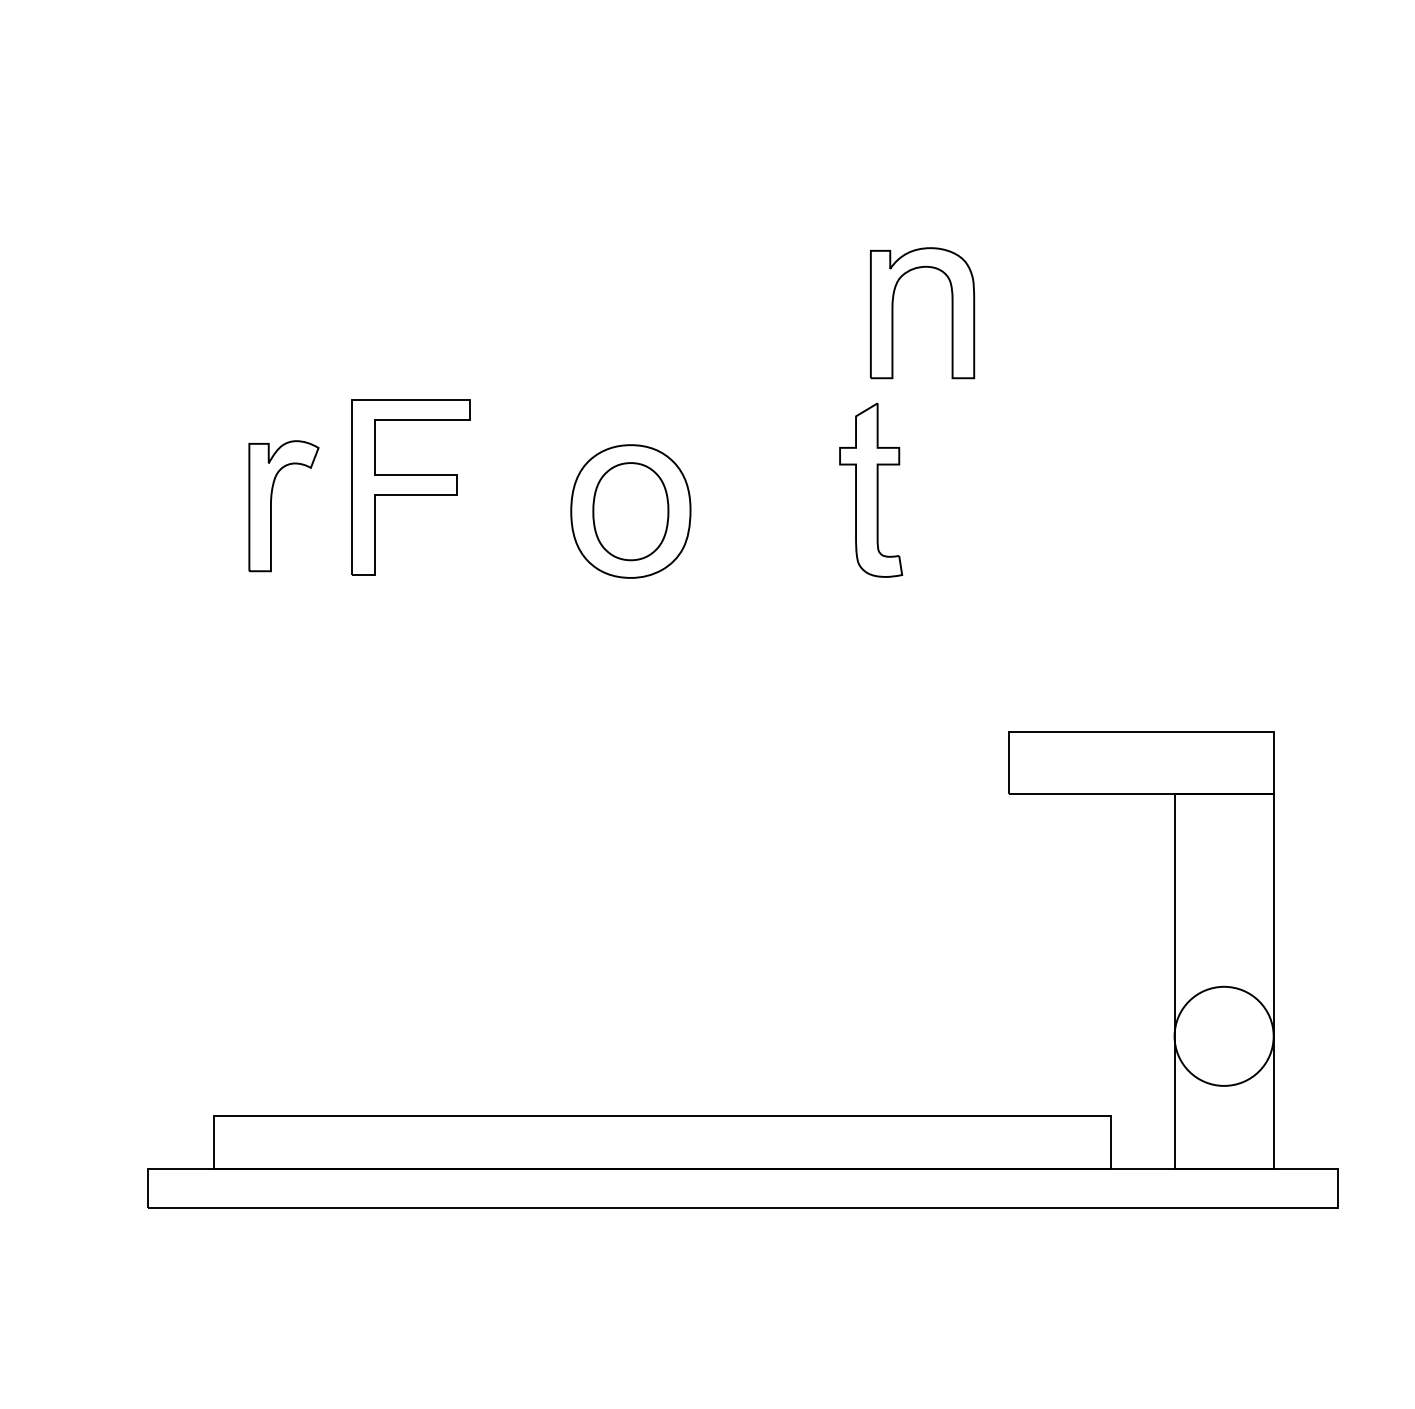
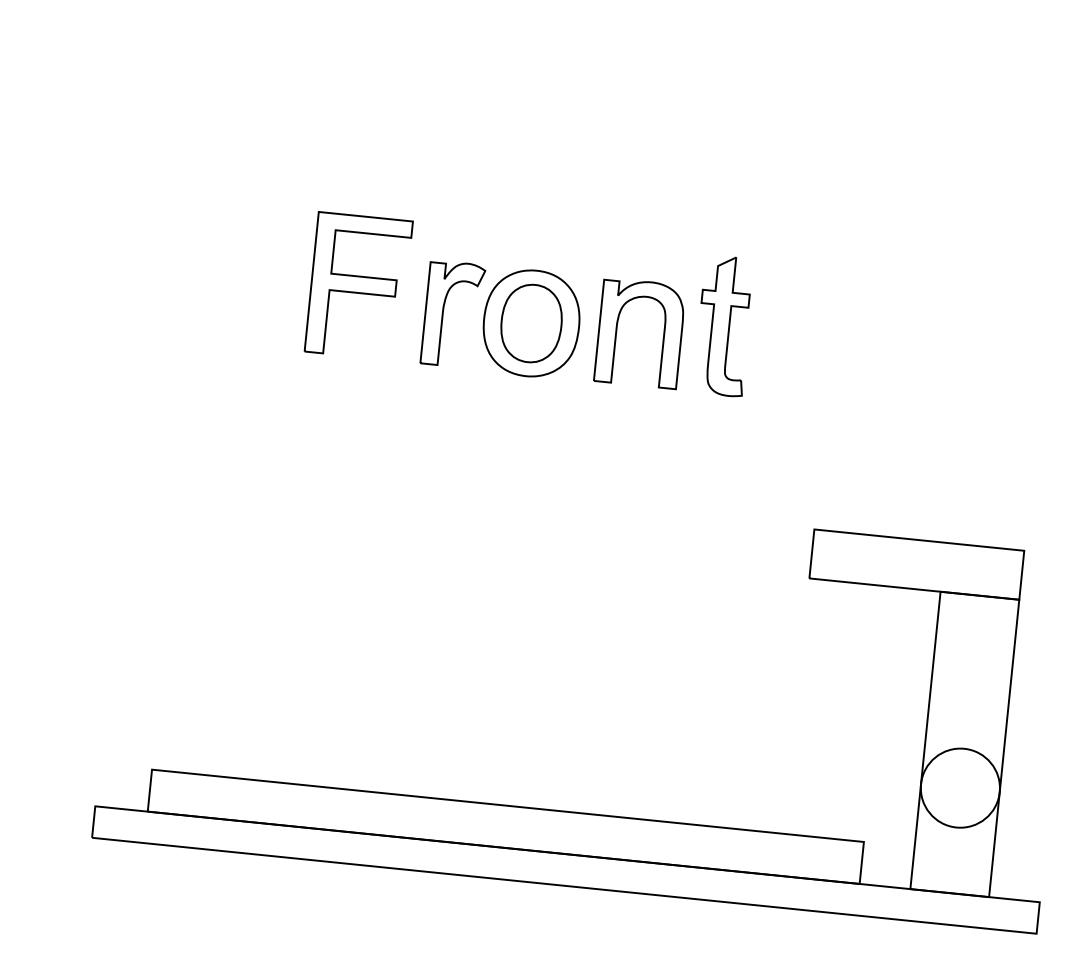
part: (893, 313) -> (617, 331), moved
part: (271, 506) -> (443, 313), moved

